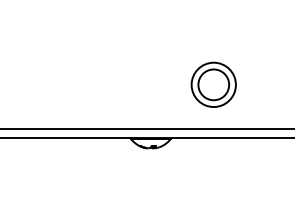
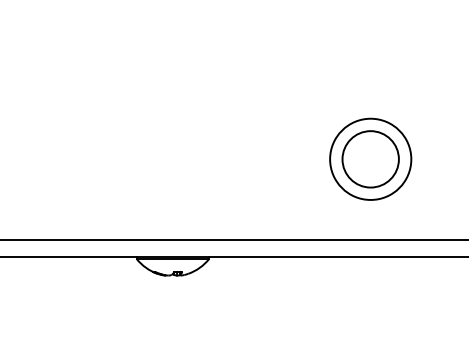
part: (213, 84) -> (370, 158), moved

